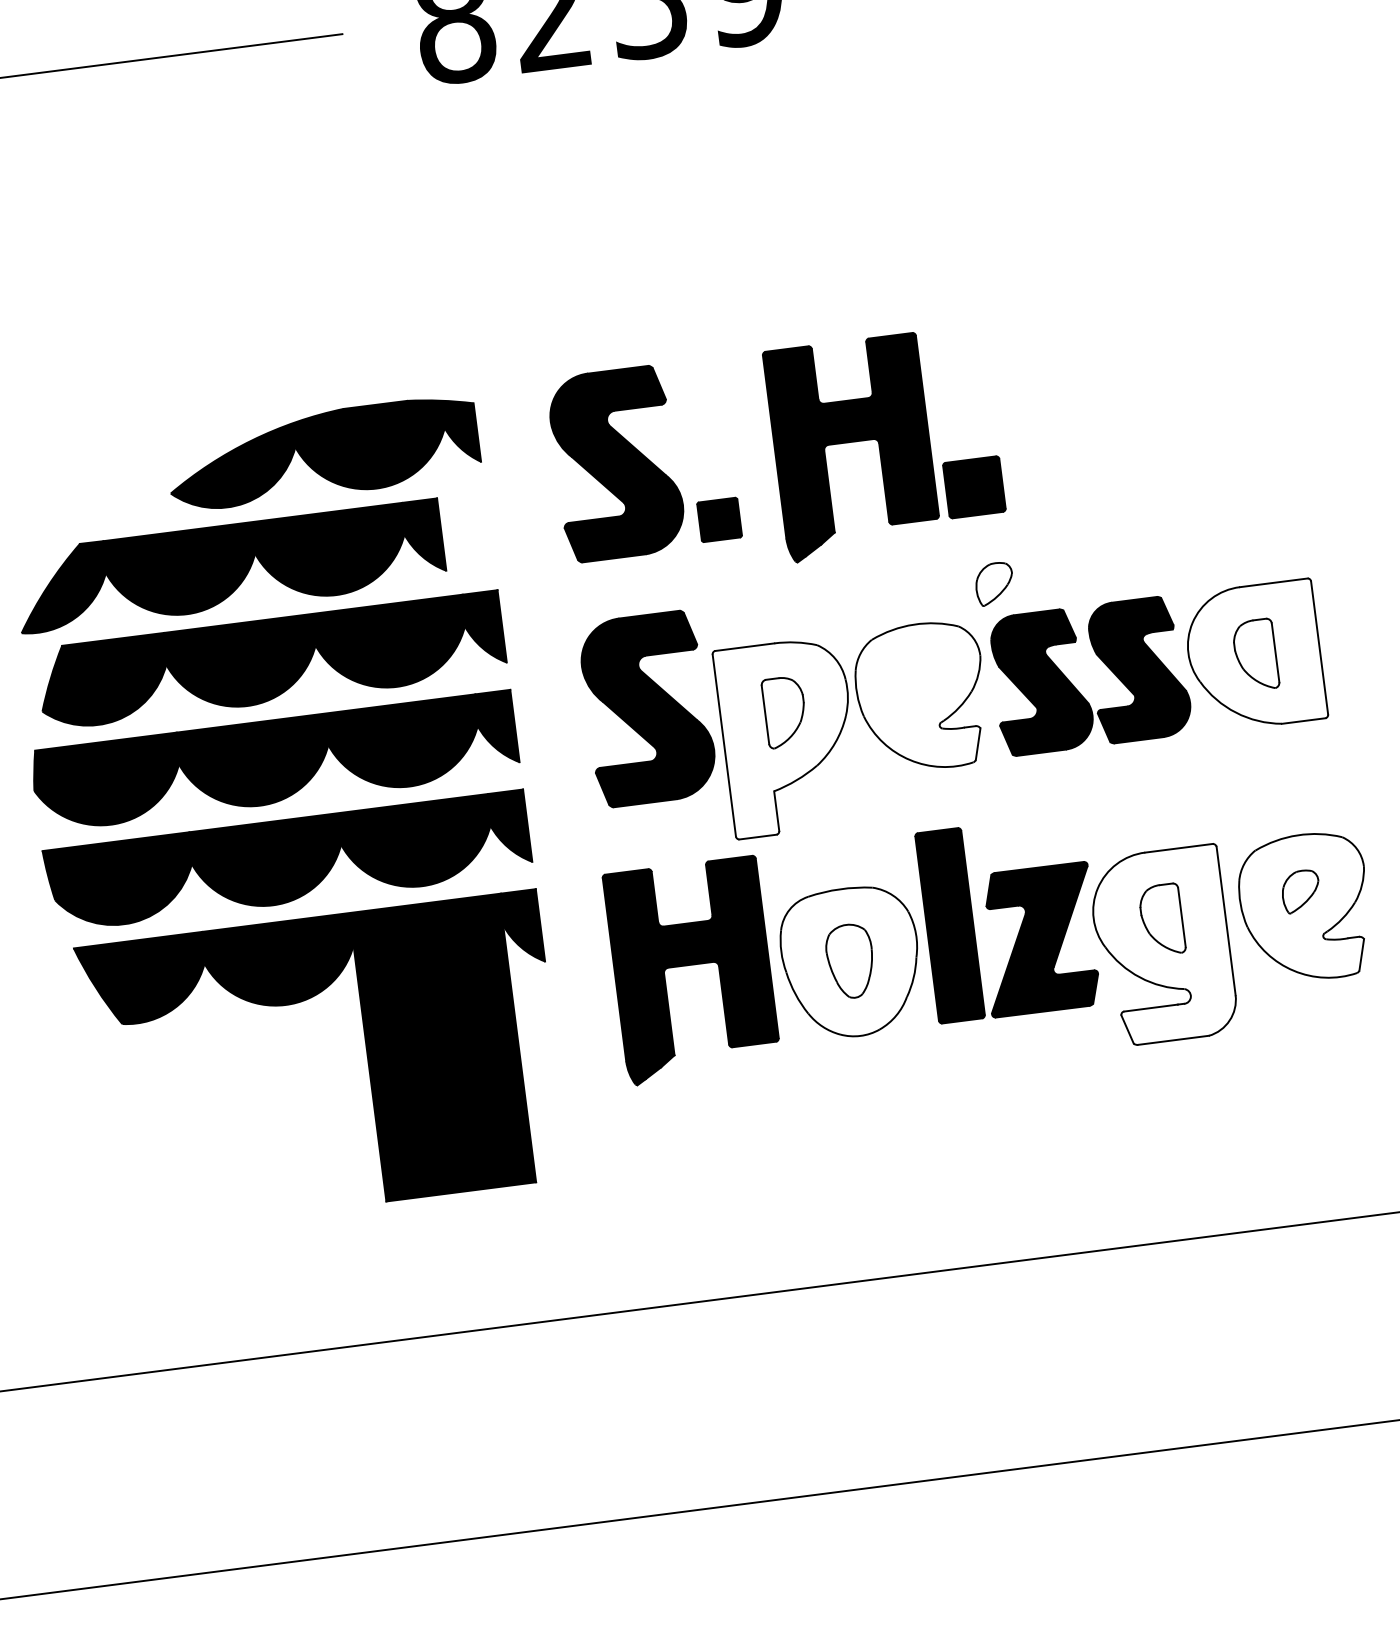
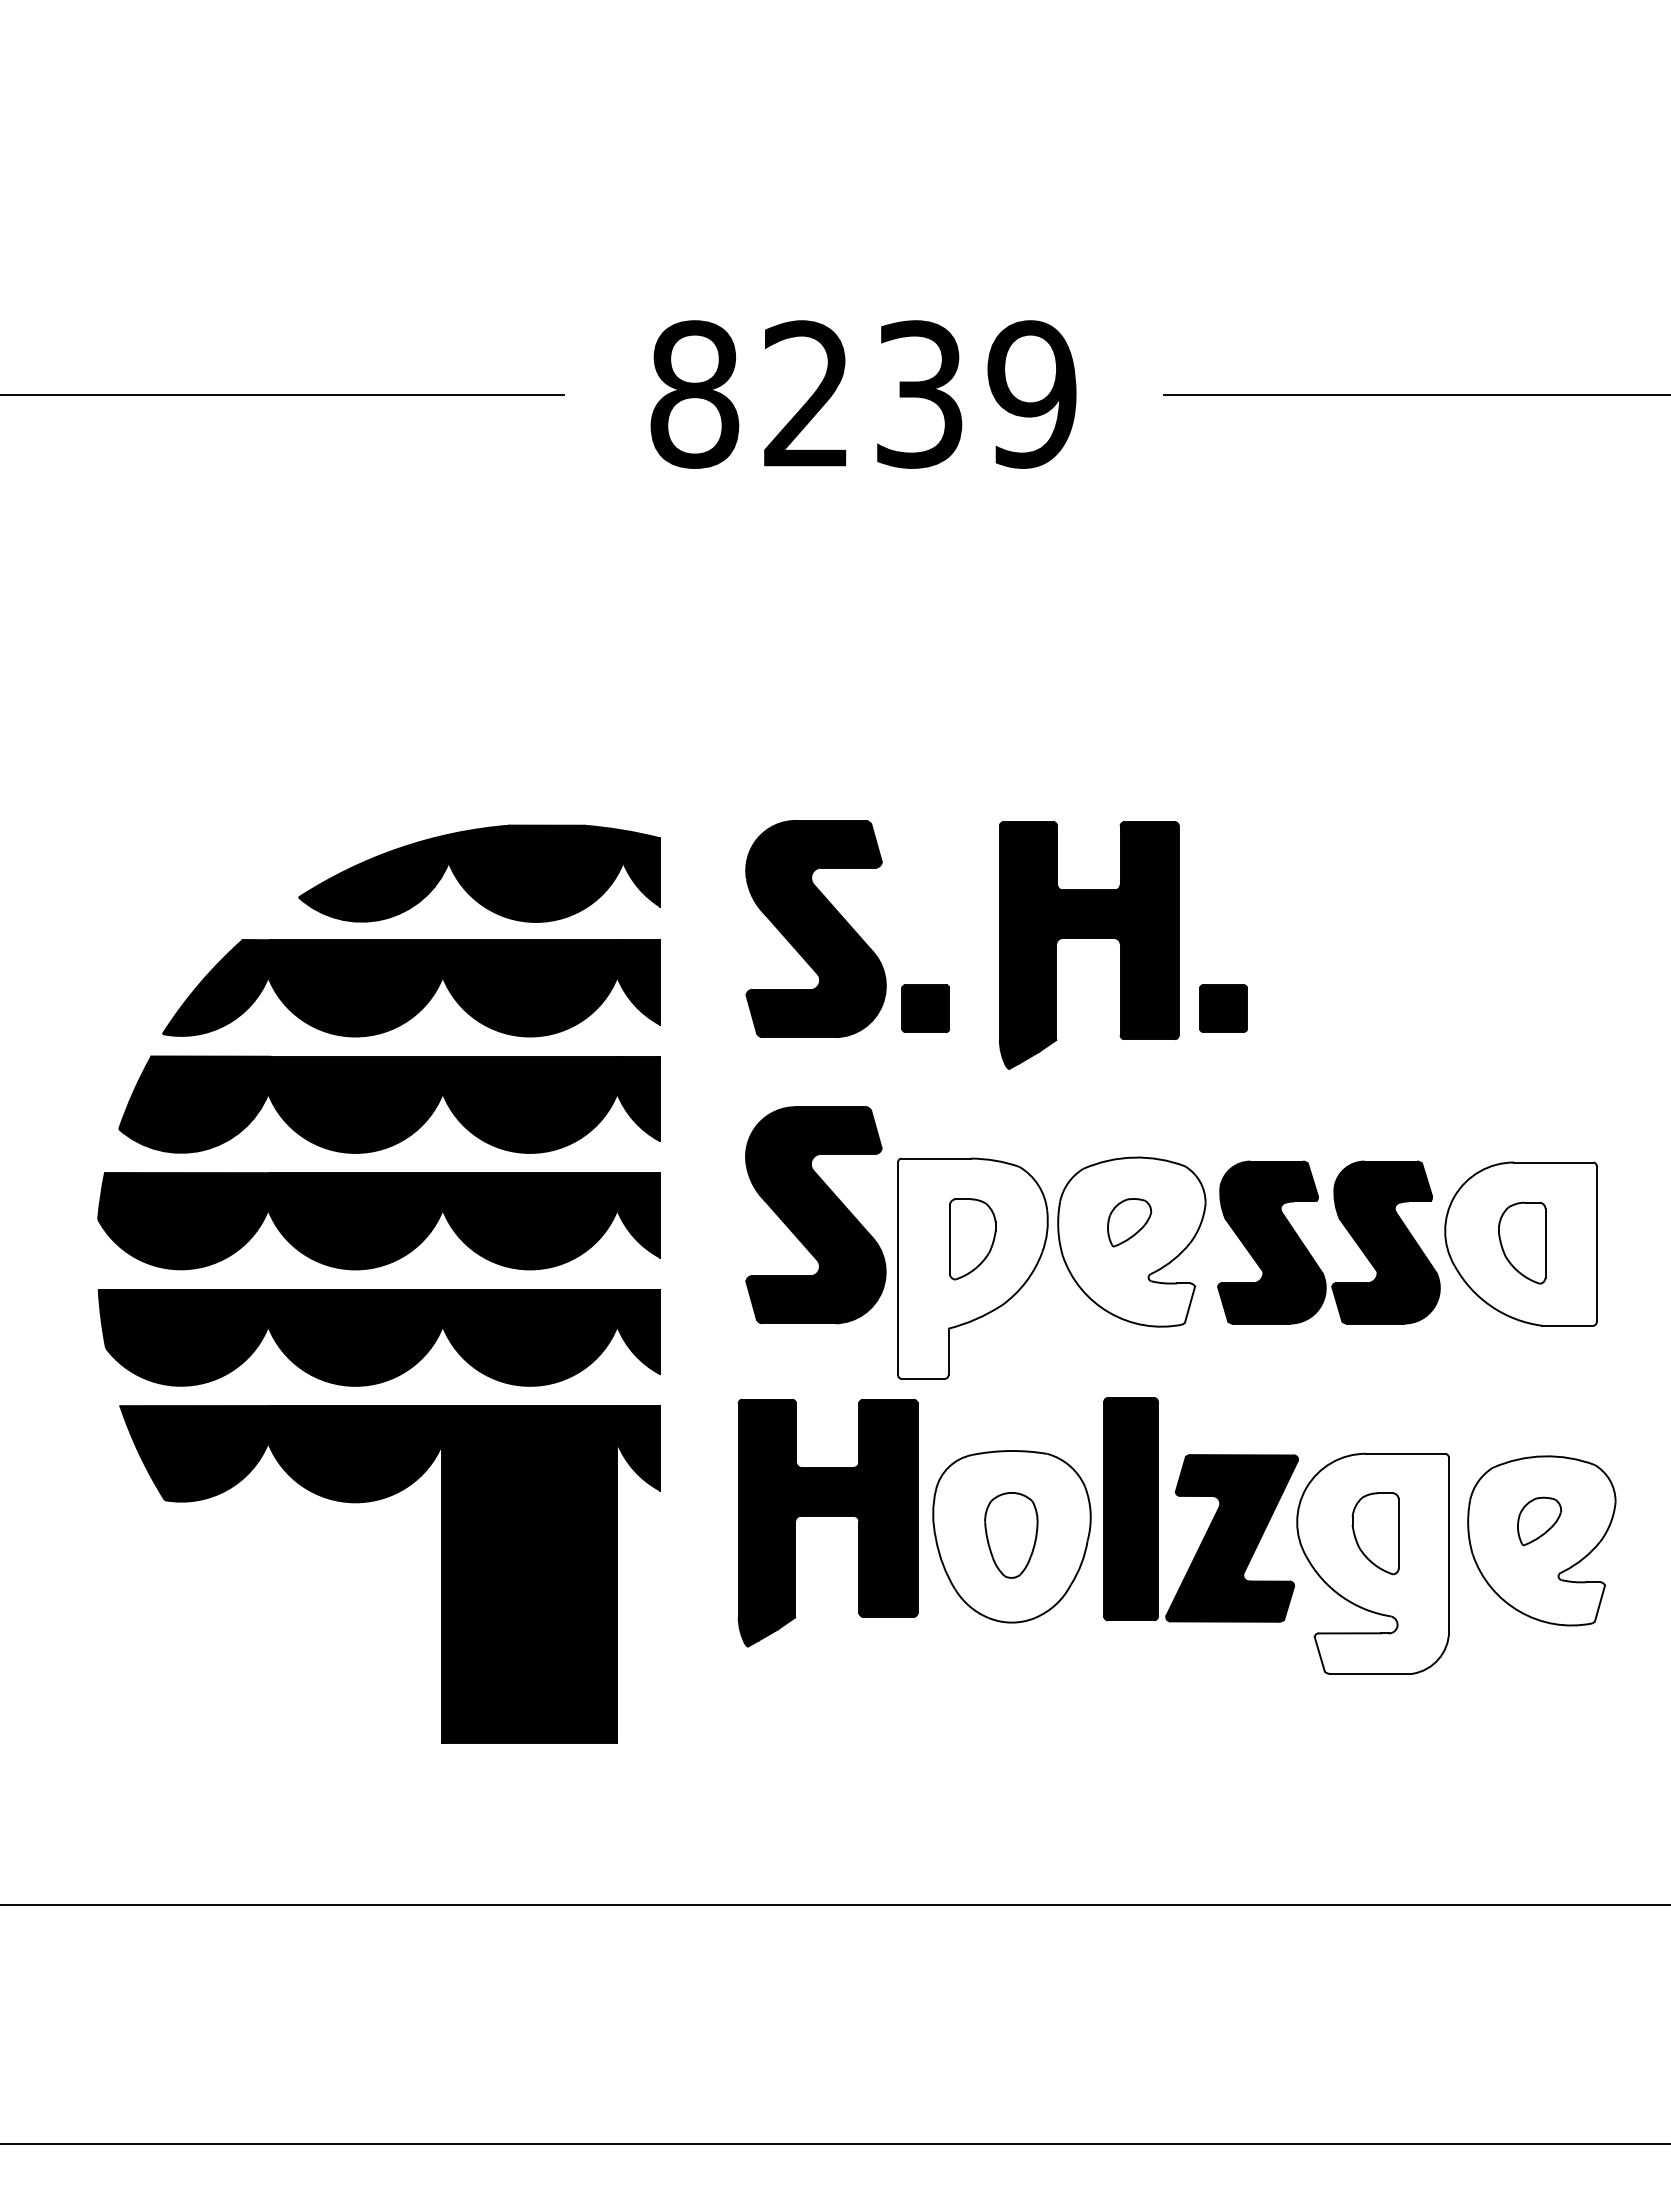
part: (974, 487) -> (1223, 1008), size x0.71
part: (229, 566) -> (411, 988), moved
part: (994, 583) -> (1129, 1222), moved

